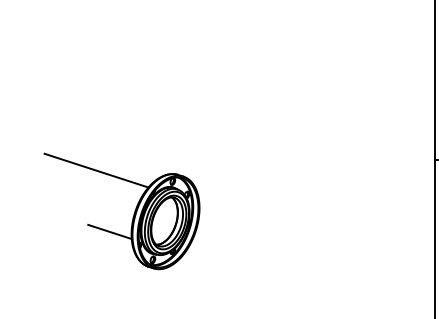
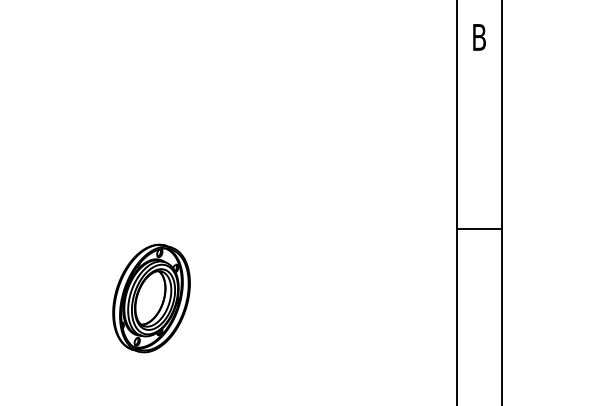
line: (96, 170) -> (73, 240), removed
line: (109, 232) -> (88, 310), removed

